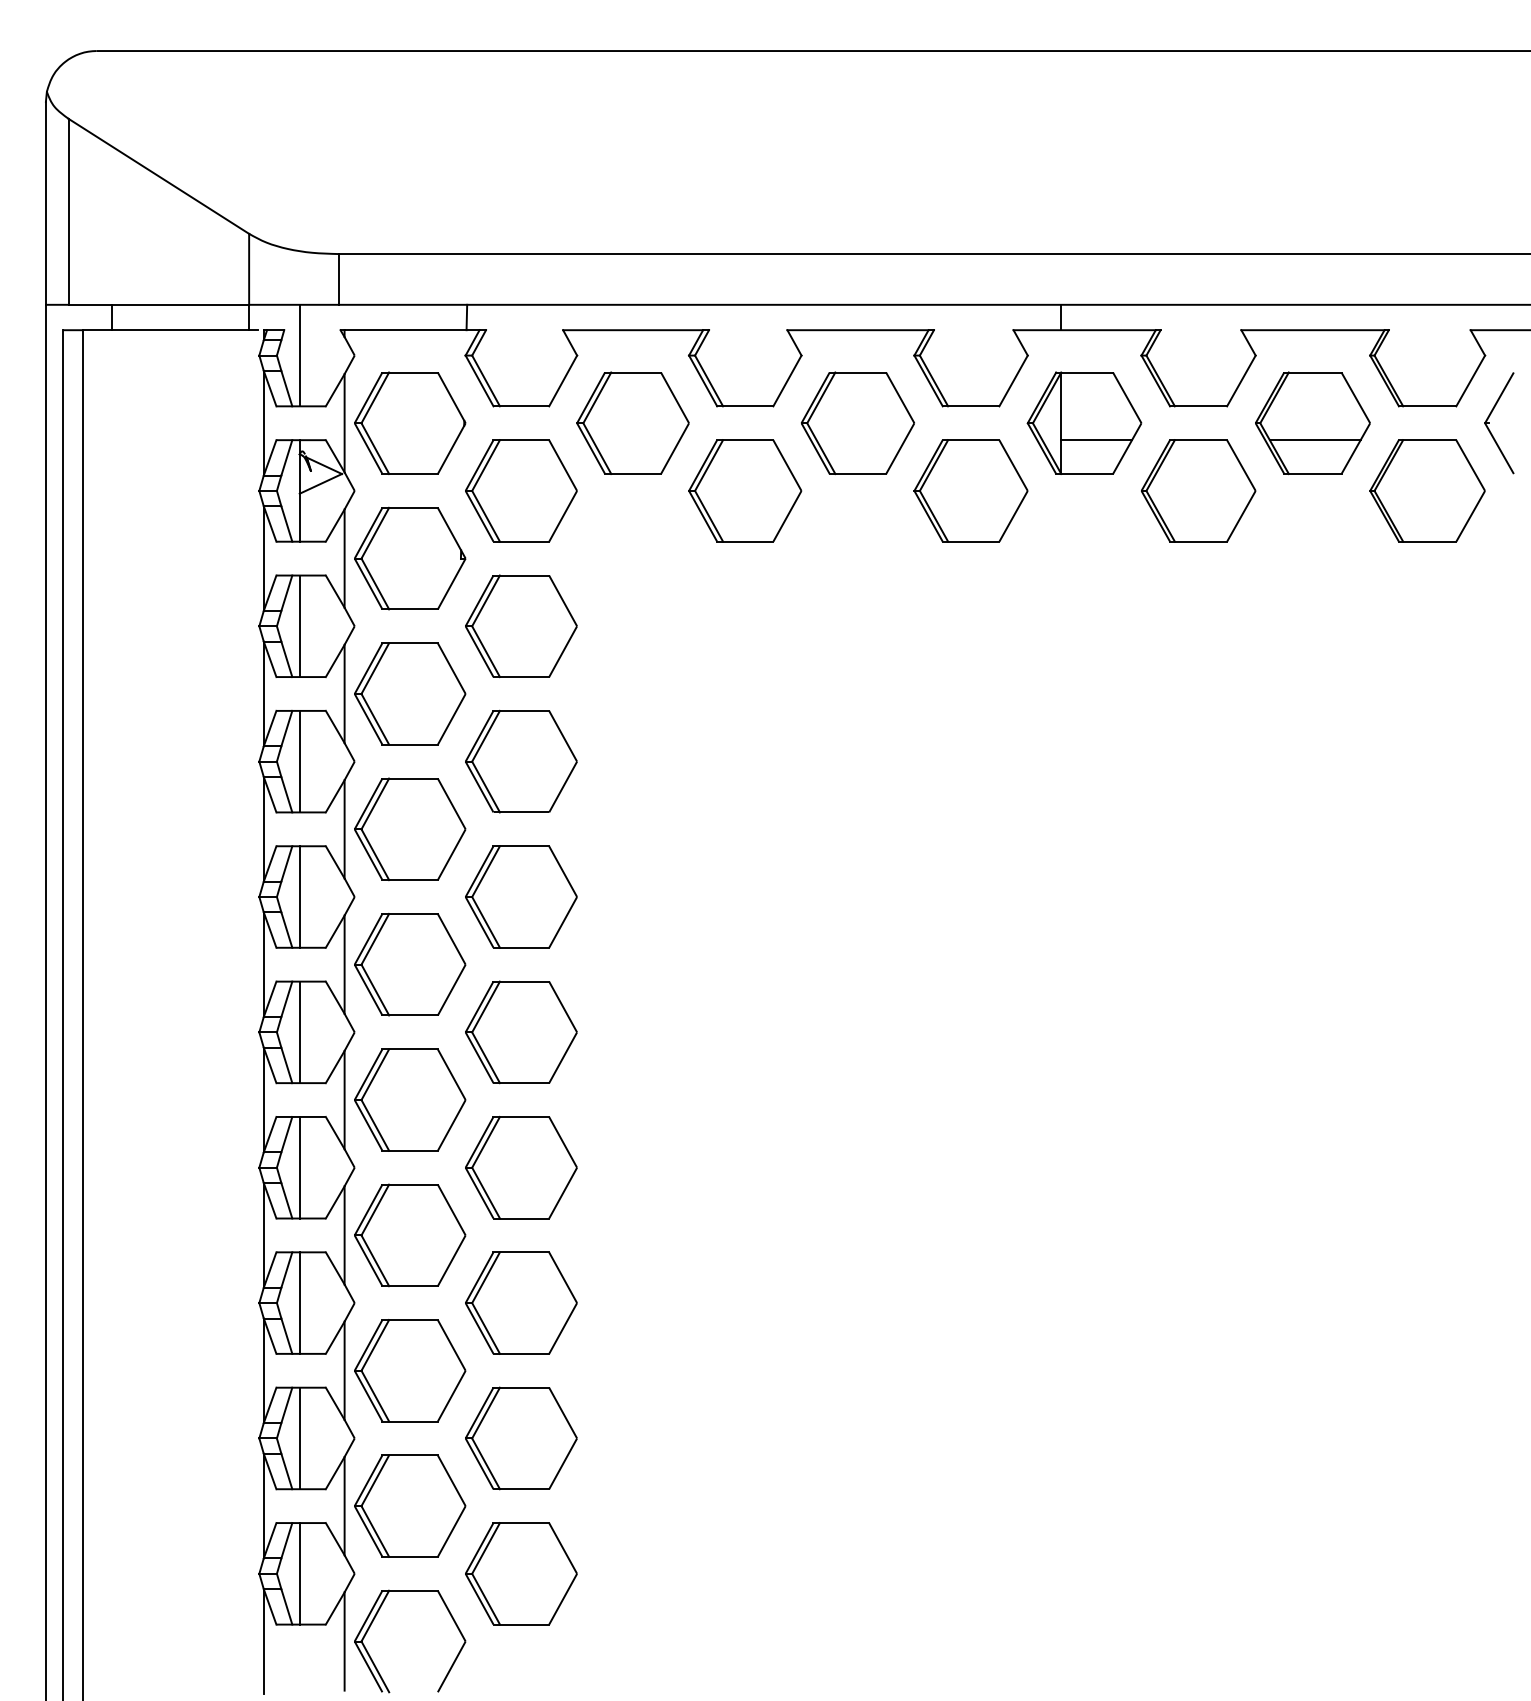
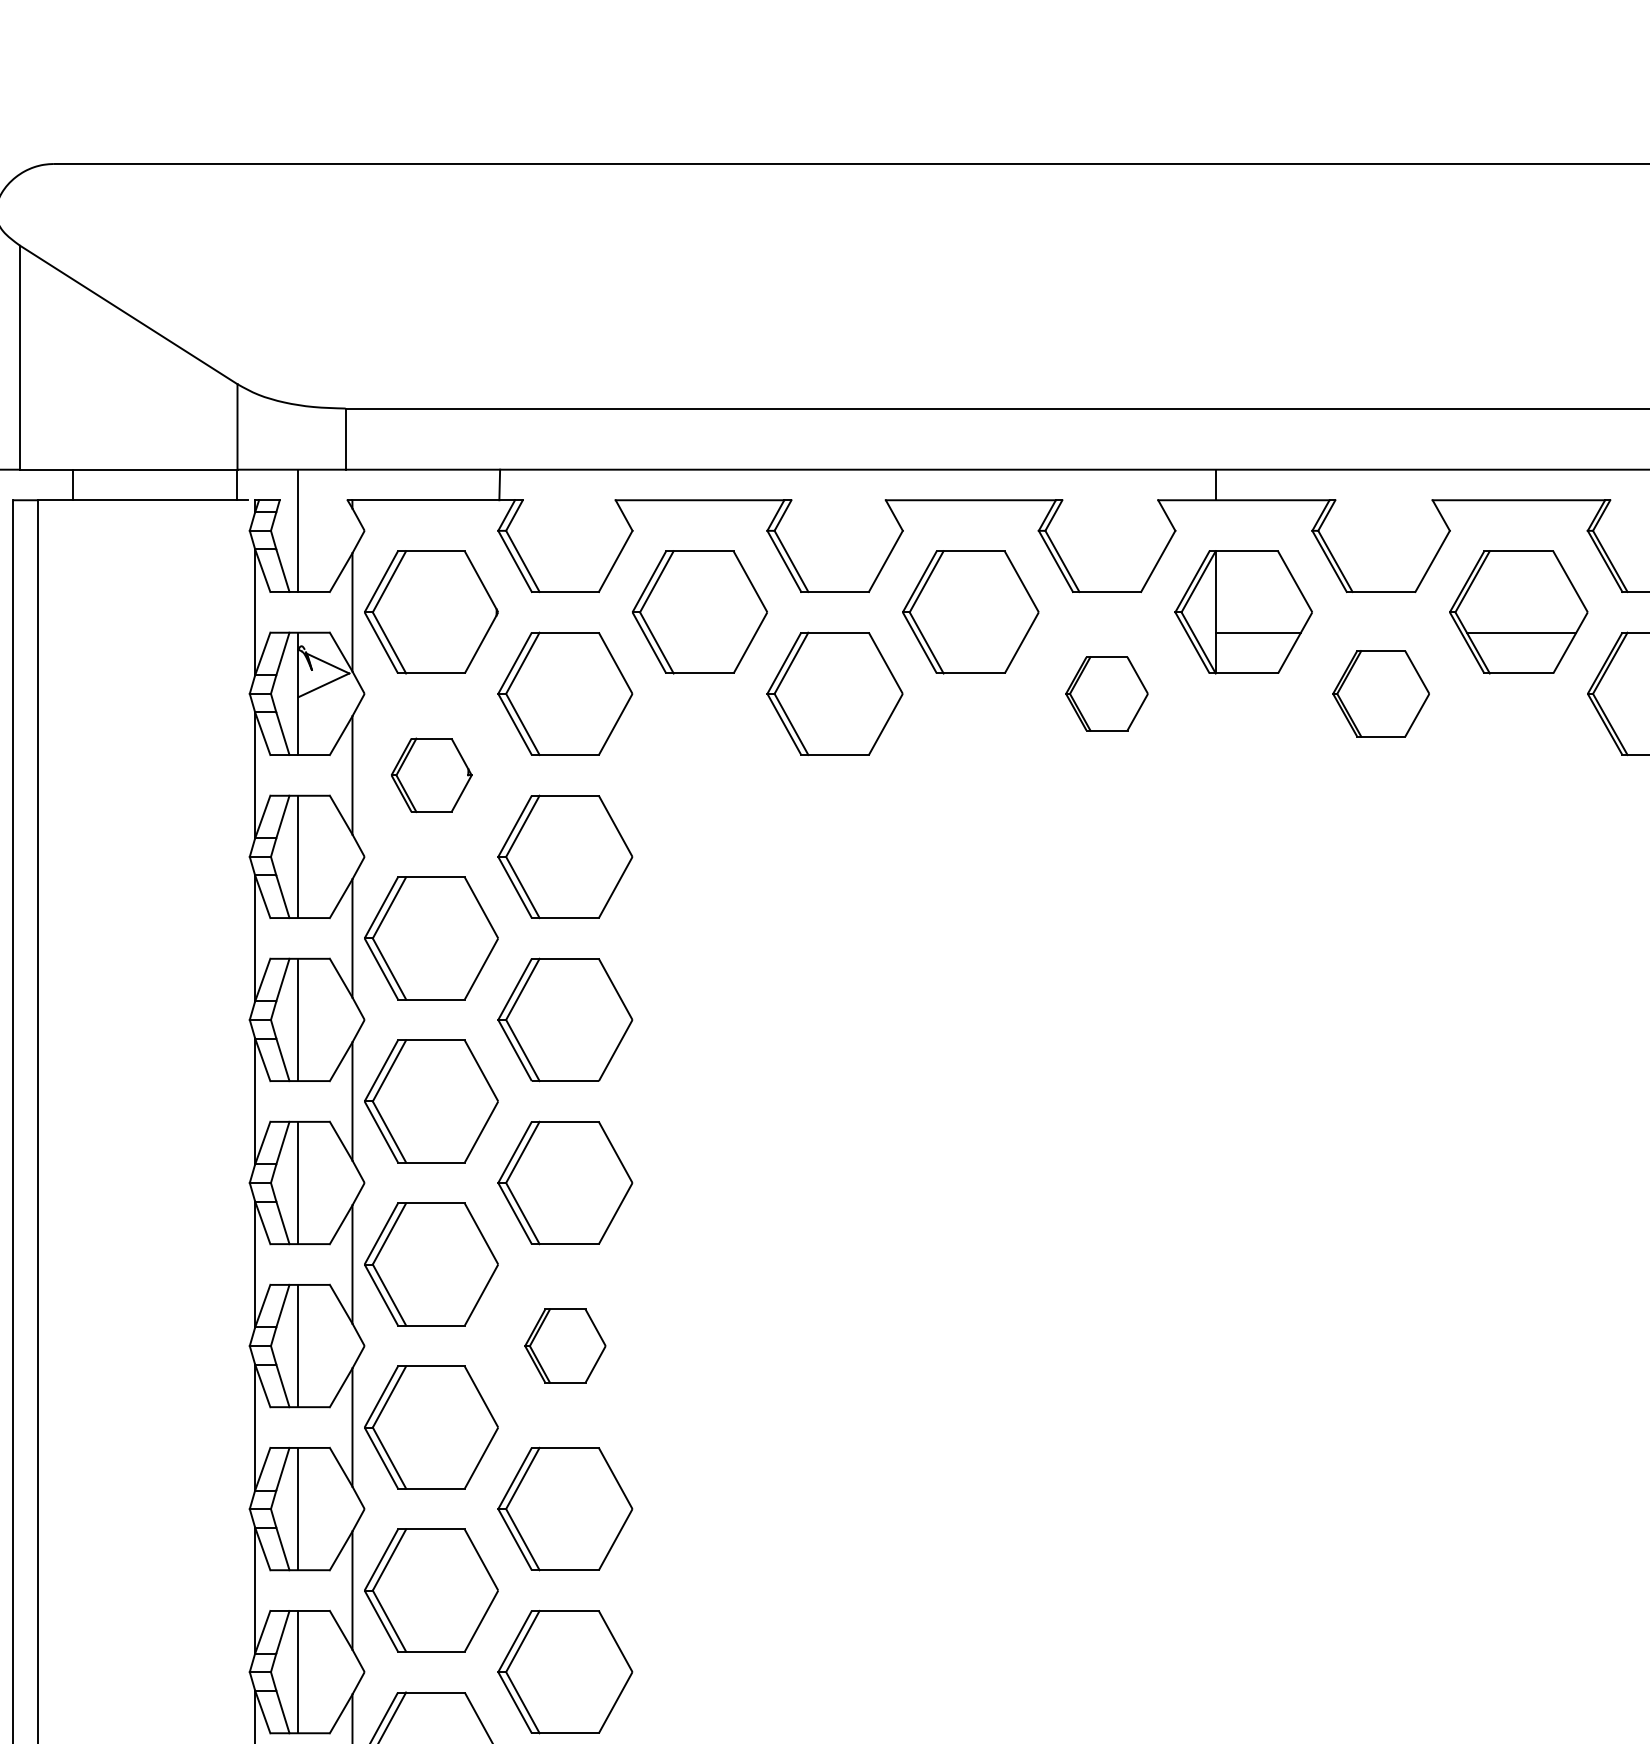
part: (970, 490) -> (1106, 693), size x0.6
part: (1198, 490) -> (1380, 693), size x0.7
part: (410, 558) -> (431, 775), size x0.6
part: (521, 1032) -> (565, 1346), size x0.6

